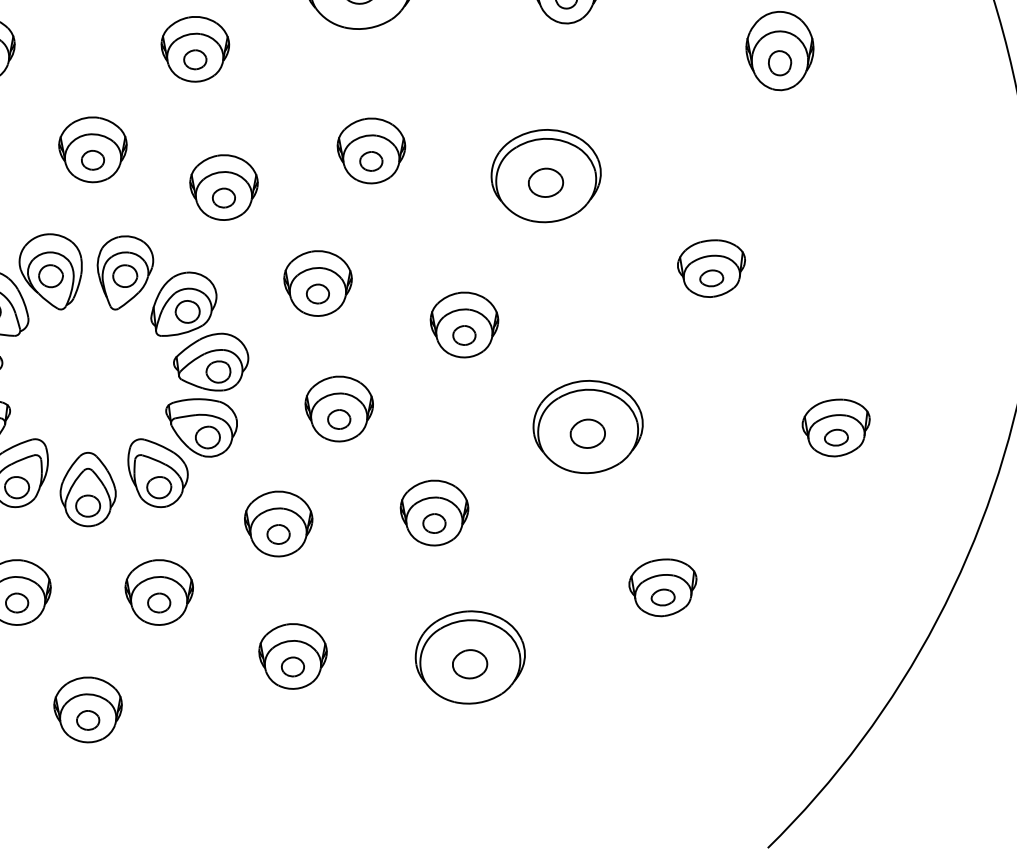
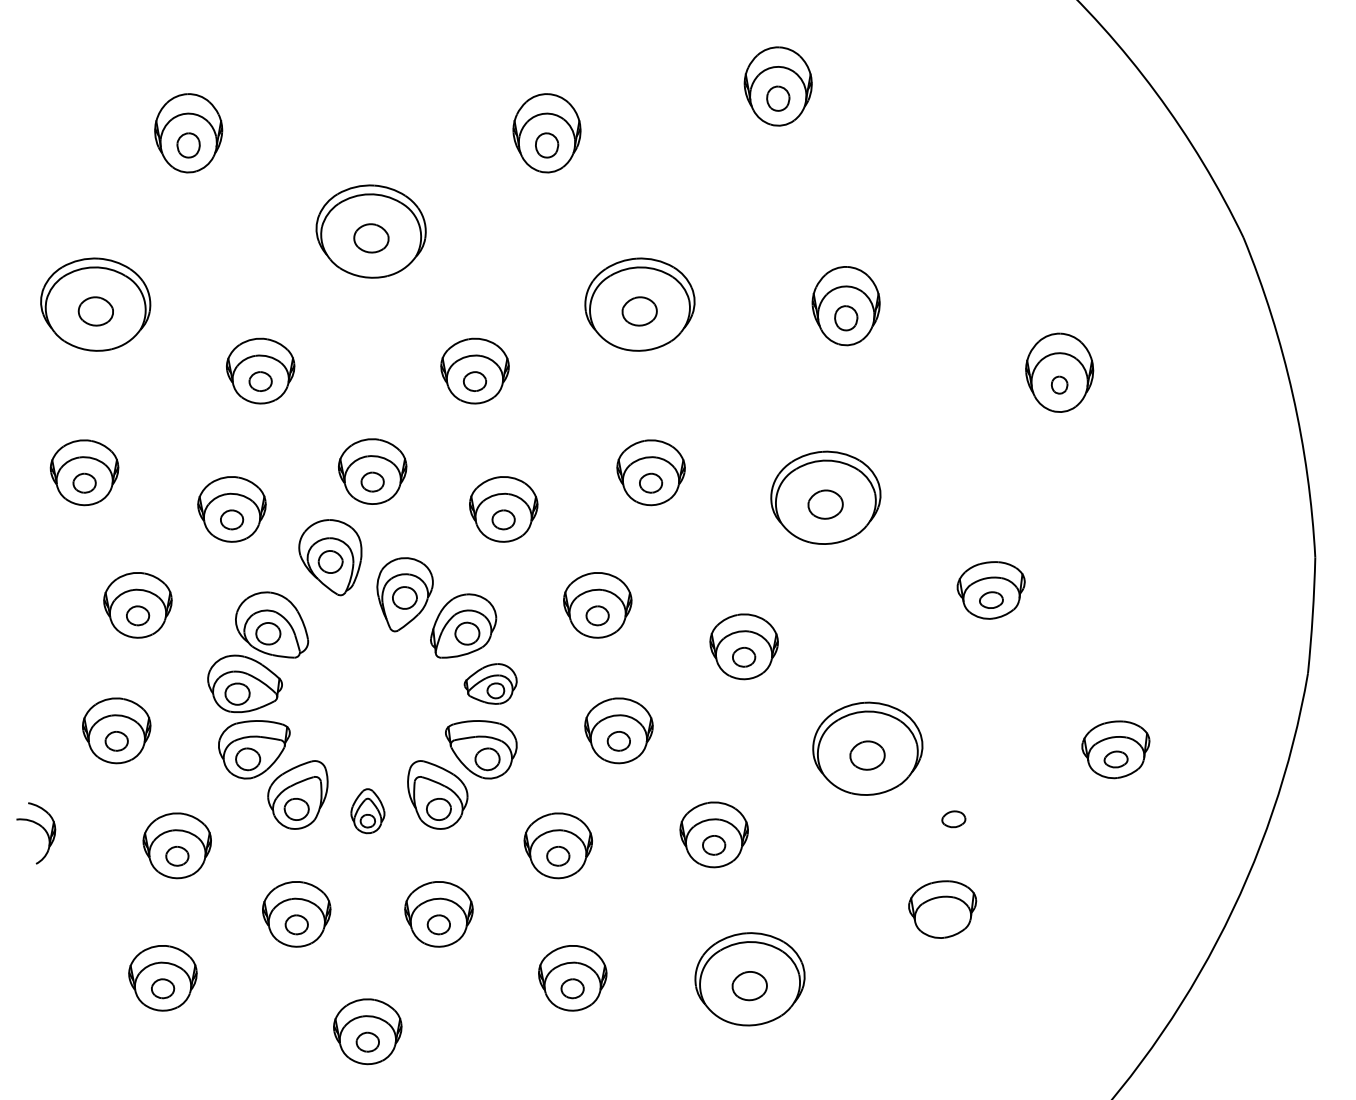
part: (779, 63) -> (1059, 385), size x0.7
part: (50, 271) -> (330, 557), moved
part: (210, 361) -> (490, 683), size x0.7
part: (87, 488) -> (367, 810), size x0.6
part: (662, 597) -> (953, 819), moved

